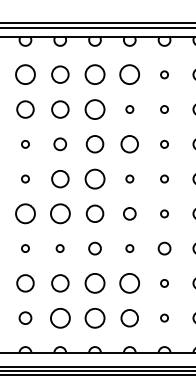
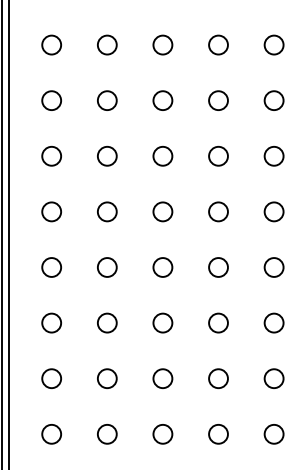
circle: (25, 74) -> (51, 44), size x0.62
circle: (59, 74) -> (106, 44), size x0.71
circle: (94, 74) -> (162, 44), size x0.62
circle: (129, 74) -> (218, 44), size x0.62
circle: (164, 74) -> (273, 44), size x1.67
circle: (25, 109) -> (51, 100), size x0.71
circle: (59, 109) -> (106, 100), size x0.71
circle: (94, 109) -> (162, 100), size x0.62
circle: (129, 109) -> (218, 100), size x1.67
circle: (164, 109) -> (273, 100), size x1.67
circle: (25, 144) -> (51, 156), size x1.67
circle: (94, 144) -> (162, 156), size x0.71
circle: (129, 144) -> (218, 156), size x0.71
circle: (164, 144) -> (273, 156), size x1.67
circle: (25, 178) -> (51, 210), size x1.67
circle: (59, 178) -> (106, 210), size x0.71
circle: (94, 178) -> (162, 210), size x0.62
circle: (129, 178) -> (218, 210), size x1.67
circle: (164, 178) -> (273, 210), size x1.67
circle: (25, 213) -> (51, 266), size x0.62
circle: (59, 213) -> (106, 266), size x0.62
circle: (94, 213) -> (162, 266), size x0.71
circle: (164, 213) -> (273, 266), size x1.67
circle: (25, 248) -> (51, 322), size x1.67
circle: (59, 248) -> (106, 322), size x1.67
circle: (129, 248) -> (218, 322), size x1.67
circle: (25, 283) -> (51, 378), size x0.71
circle: (59, 283) -> (106, 378), size x0.71
circle: (94, 283) -> (162, 378), size x0.62
circle: (129, 283) -> (218, 378), size x0.62
circle: (164, 283) -> (273, 378), size x1.67
circle: (59, 317) -> (106, 433), size x0.62
circle: (94, 317) -> (162, 433), size x0.62
circle: (129, 317) -> (218, 433), size x0.71
circle: (164, 317) -> (273, 433), size x1.67

